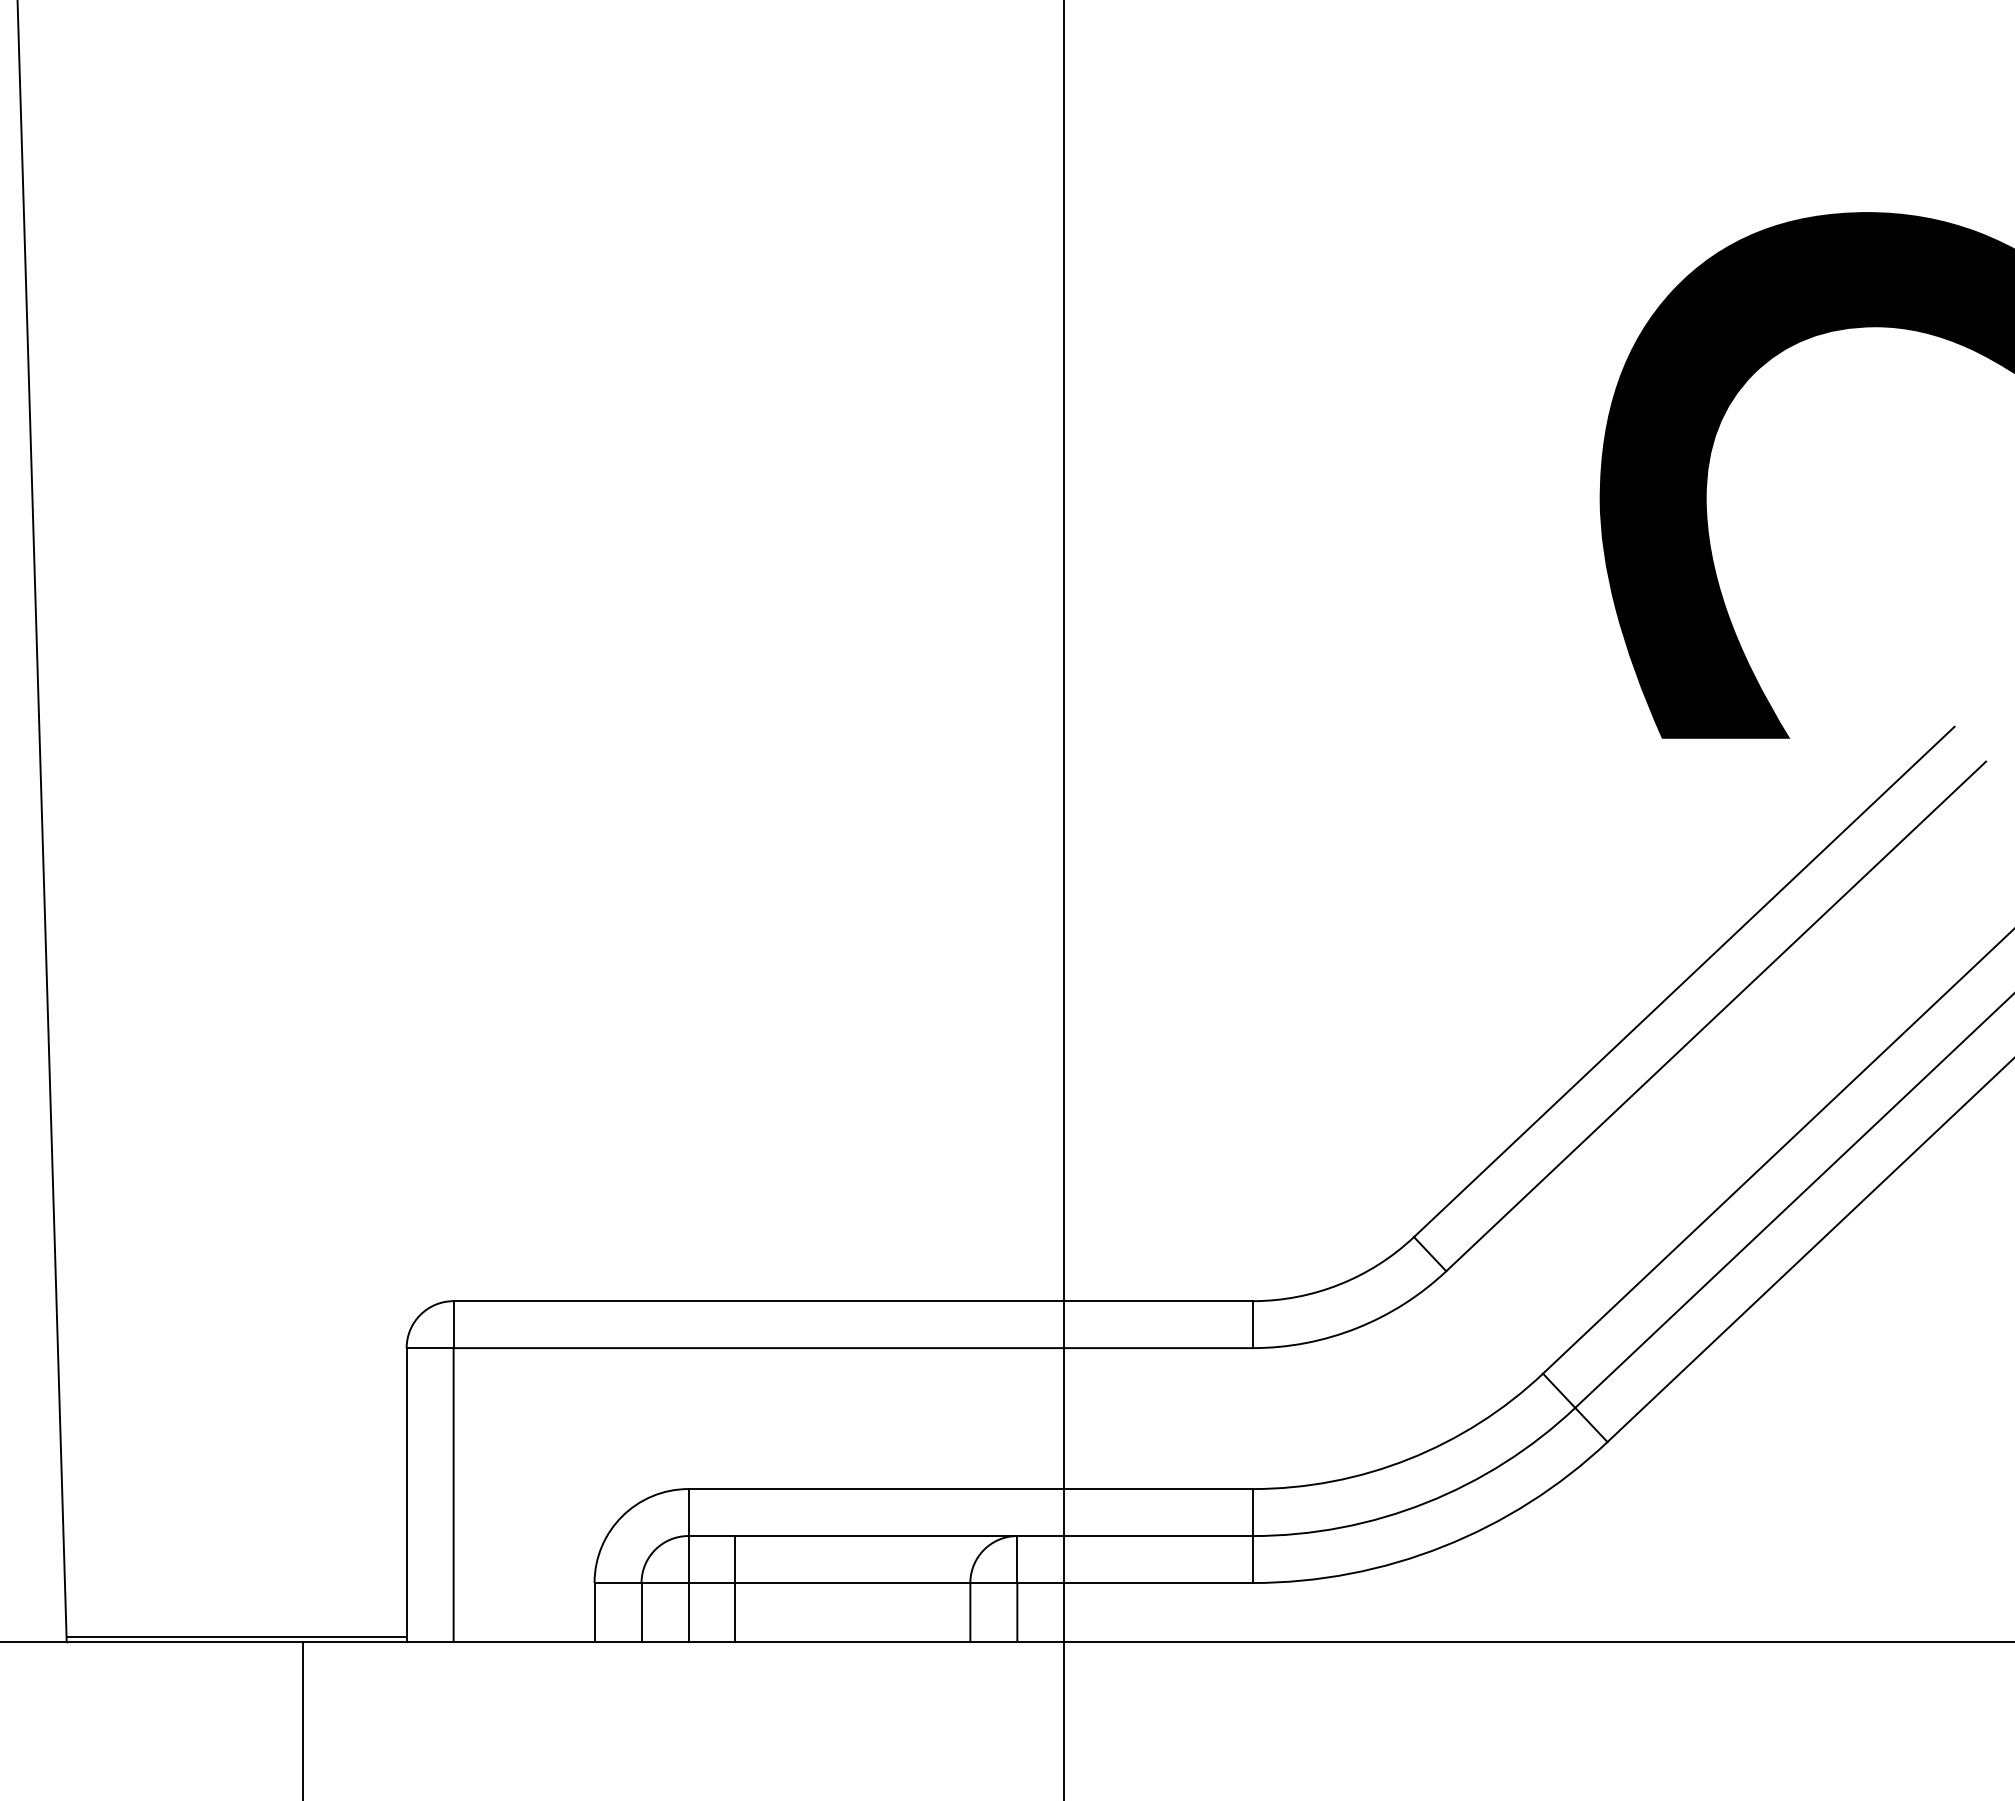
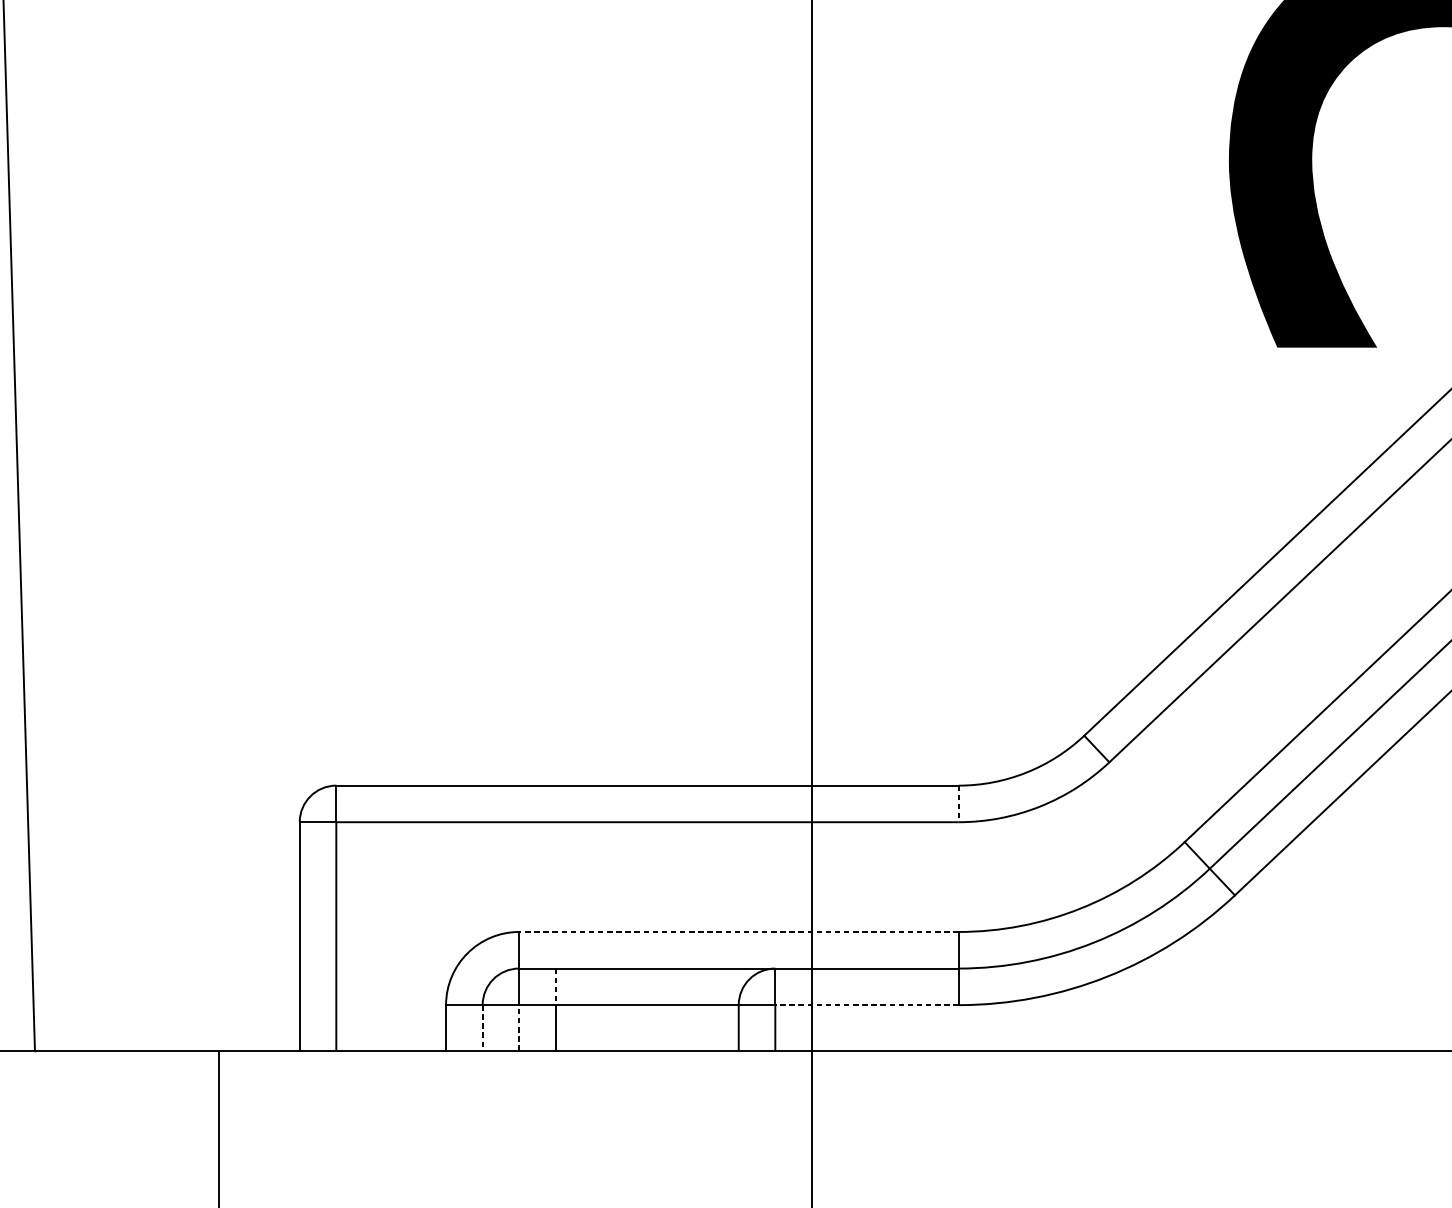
line: (1252, 1325) -> (958, 804), solid -> dashed
line: (970, 1489) -> (738, 932), solid -> dashed
line: (735, 1560) -> (555, 987), solid -> dashed
line: (1135, 1583) -> (867, 1005), solid -> dashed
line: (688, 1611) -> (519, 1027), solid -> dashed
line: (641, 1612) -> (482, 1028), solid -> dashed
line: (236, 1636) -> (167, 1046), removed

